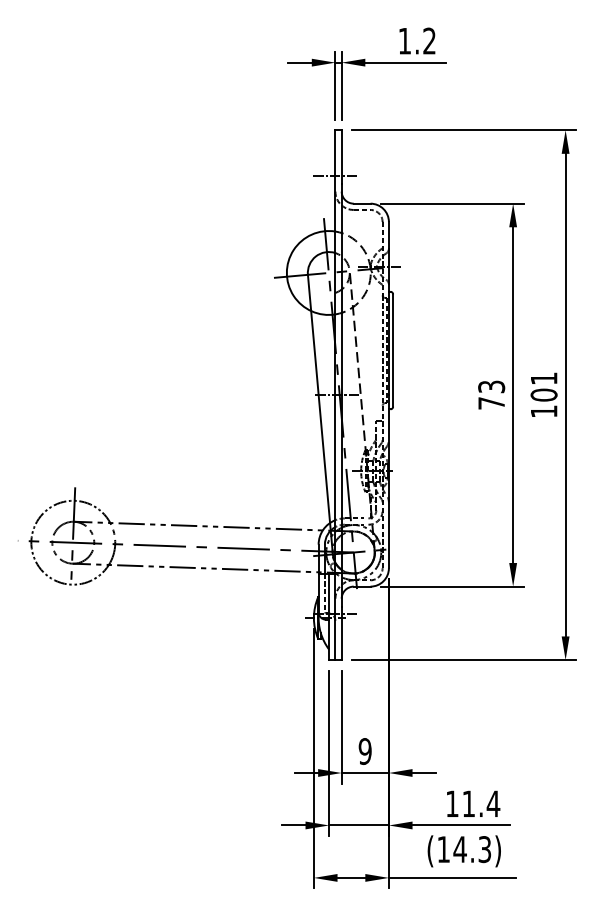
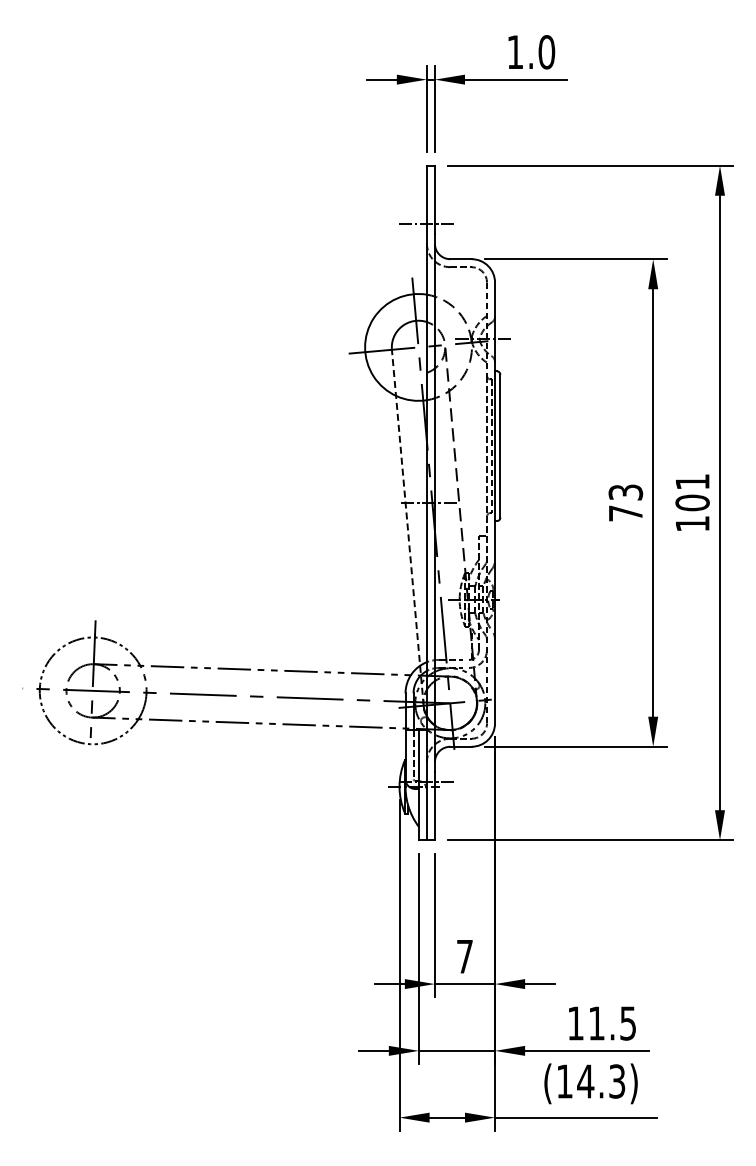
text: (429, 41) -> (546, 52), 1.2 -> 1.0
line: (320, 414) -> (407, 527), solid -> dashed
text: (364, 751) -> (464, 956), 9 -> 7
text: (492, 803) -> (627, 1023), 11.4 -> 11.5

